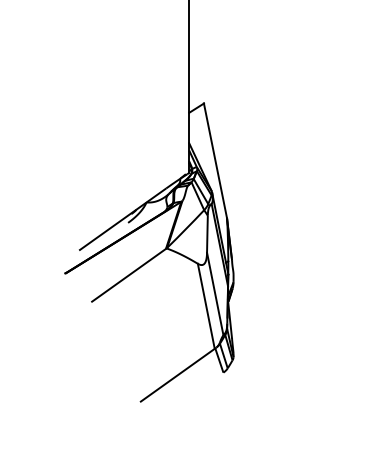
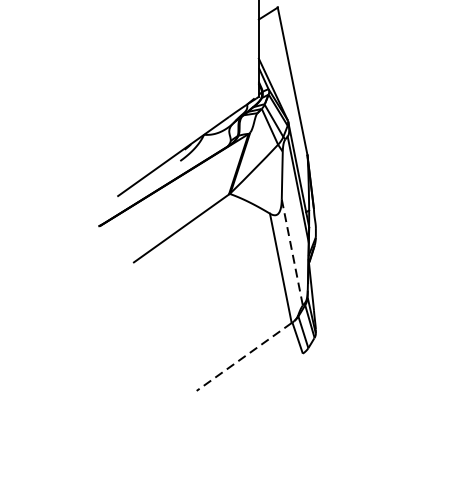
line: (215, 294) -> (292, 253), solid -> dashed
line: (177, 375) -> (243, 357), solid -> dashed

